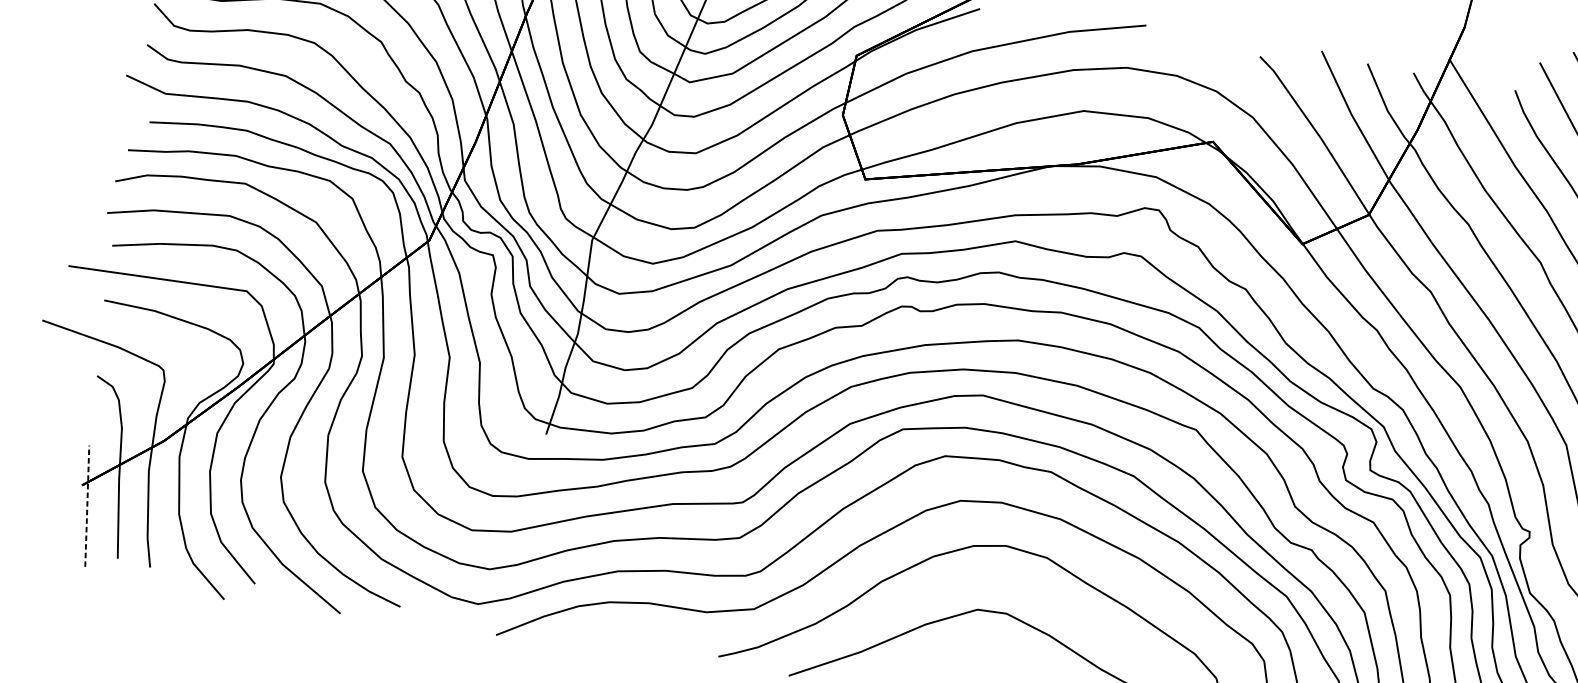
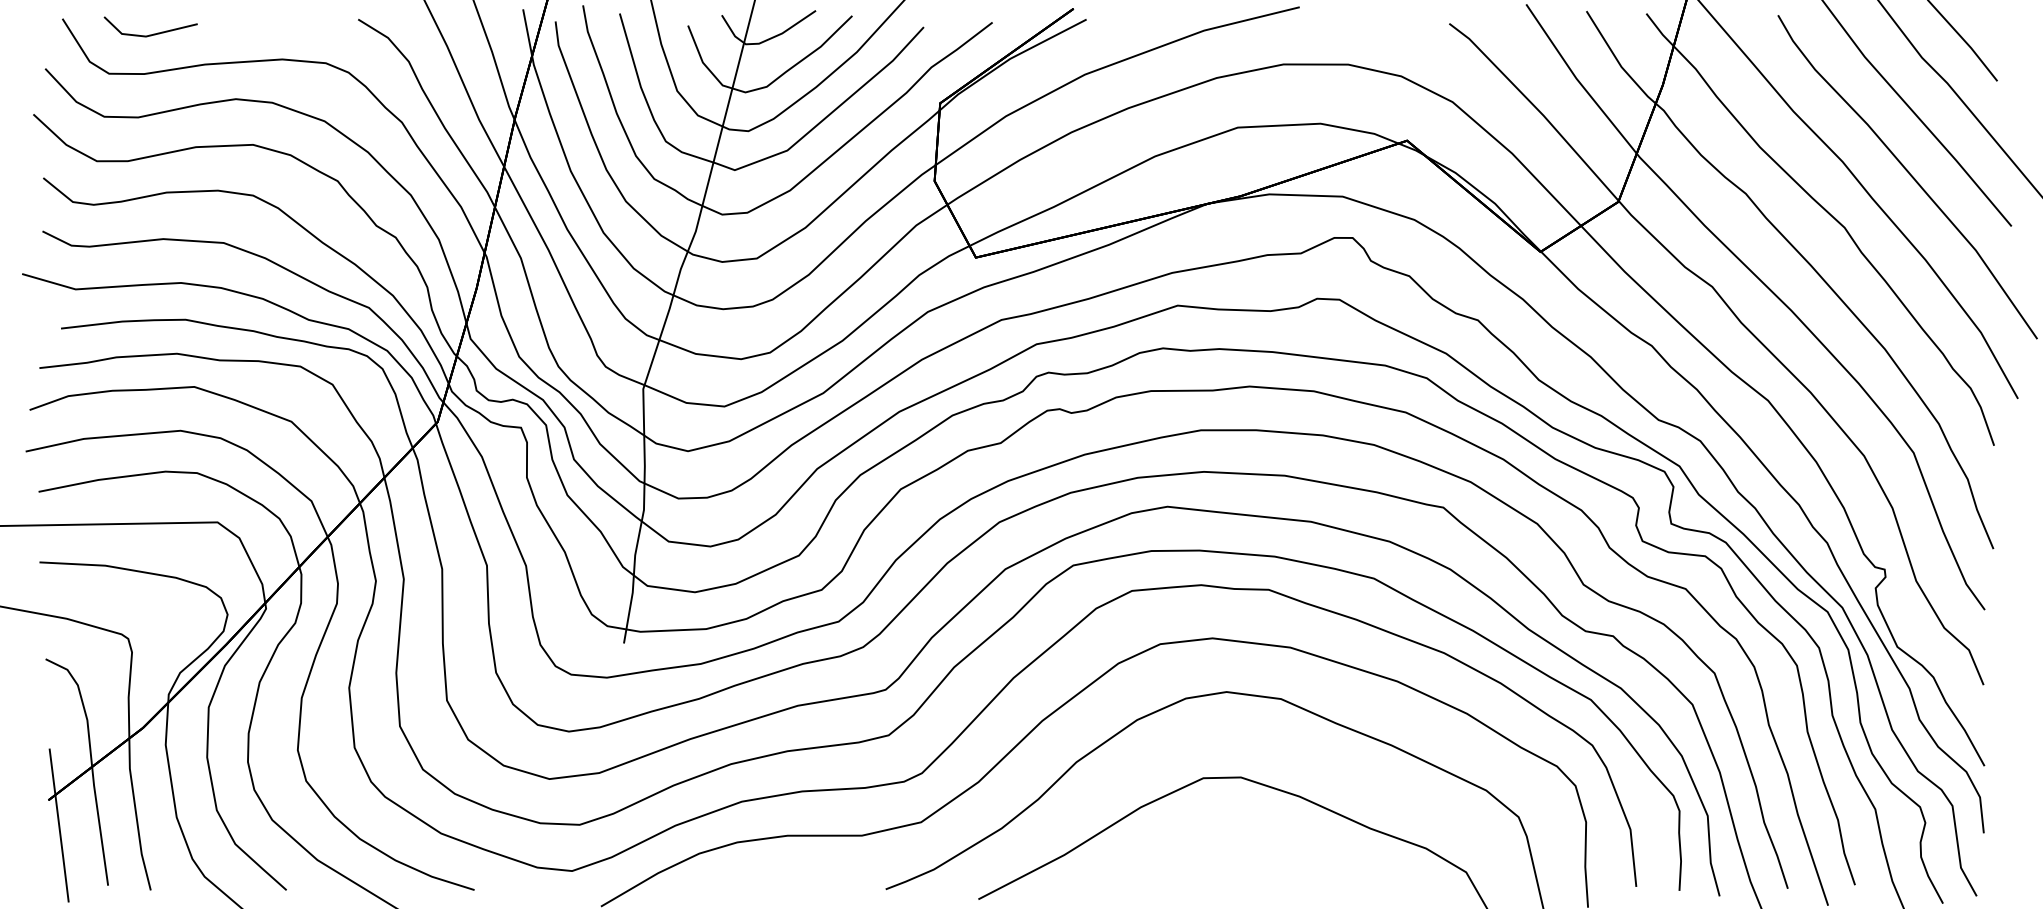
line: (87, 506) -> (59, 825), dashed -> solid

